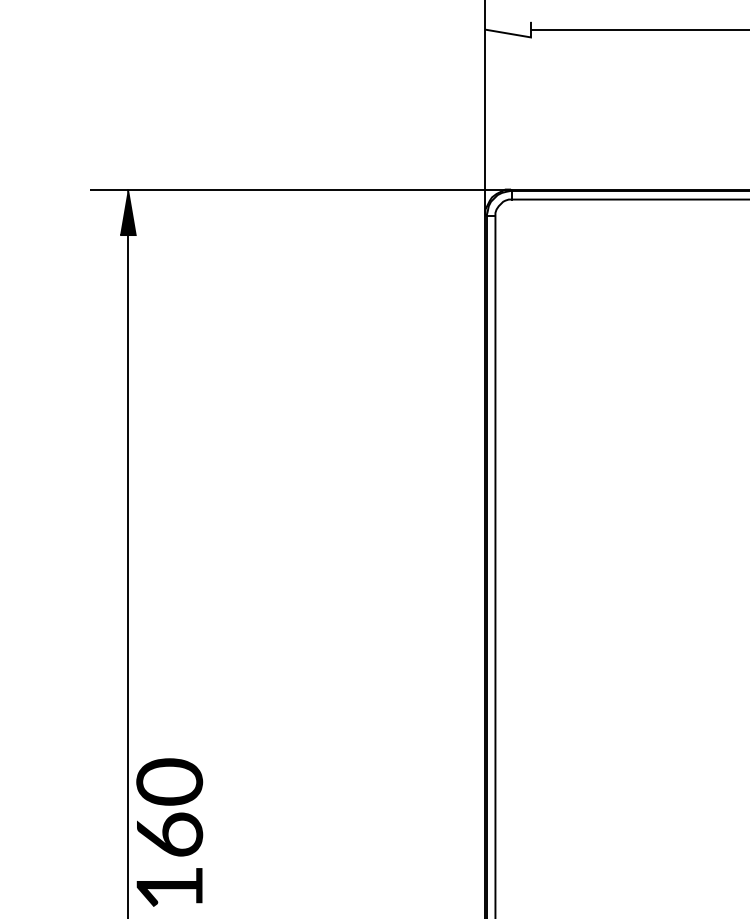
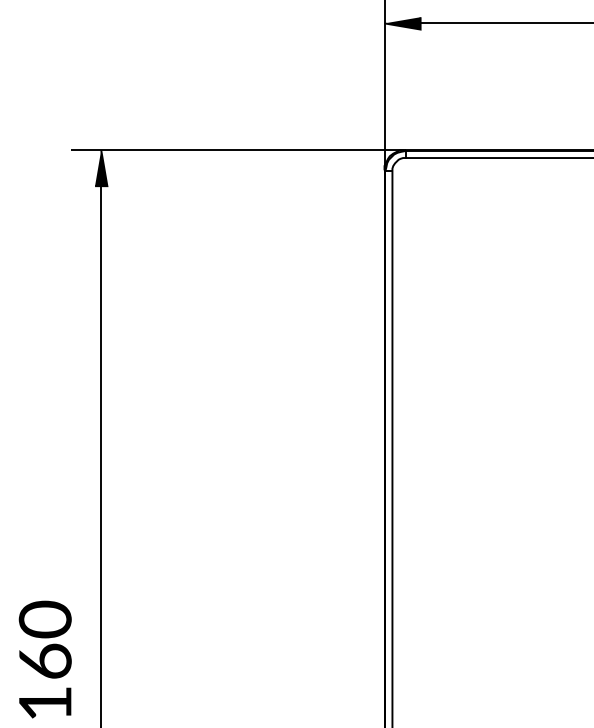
fill: (508, 29) -> (402, 23), added
text: (168, 832) -> (44, 659), moved

